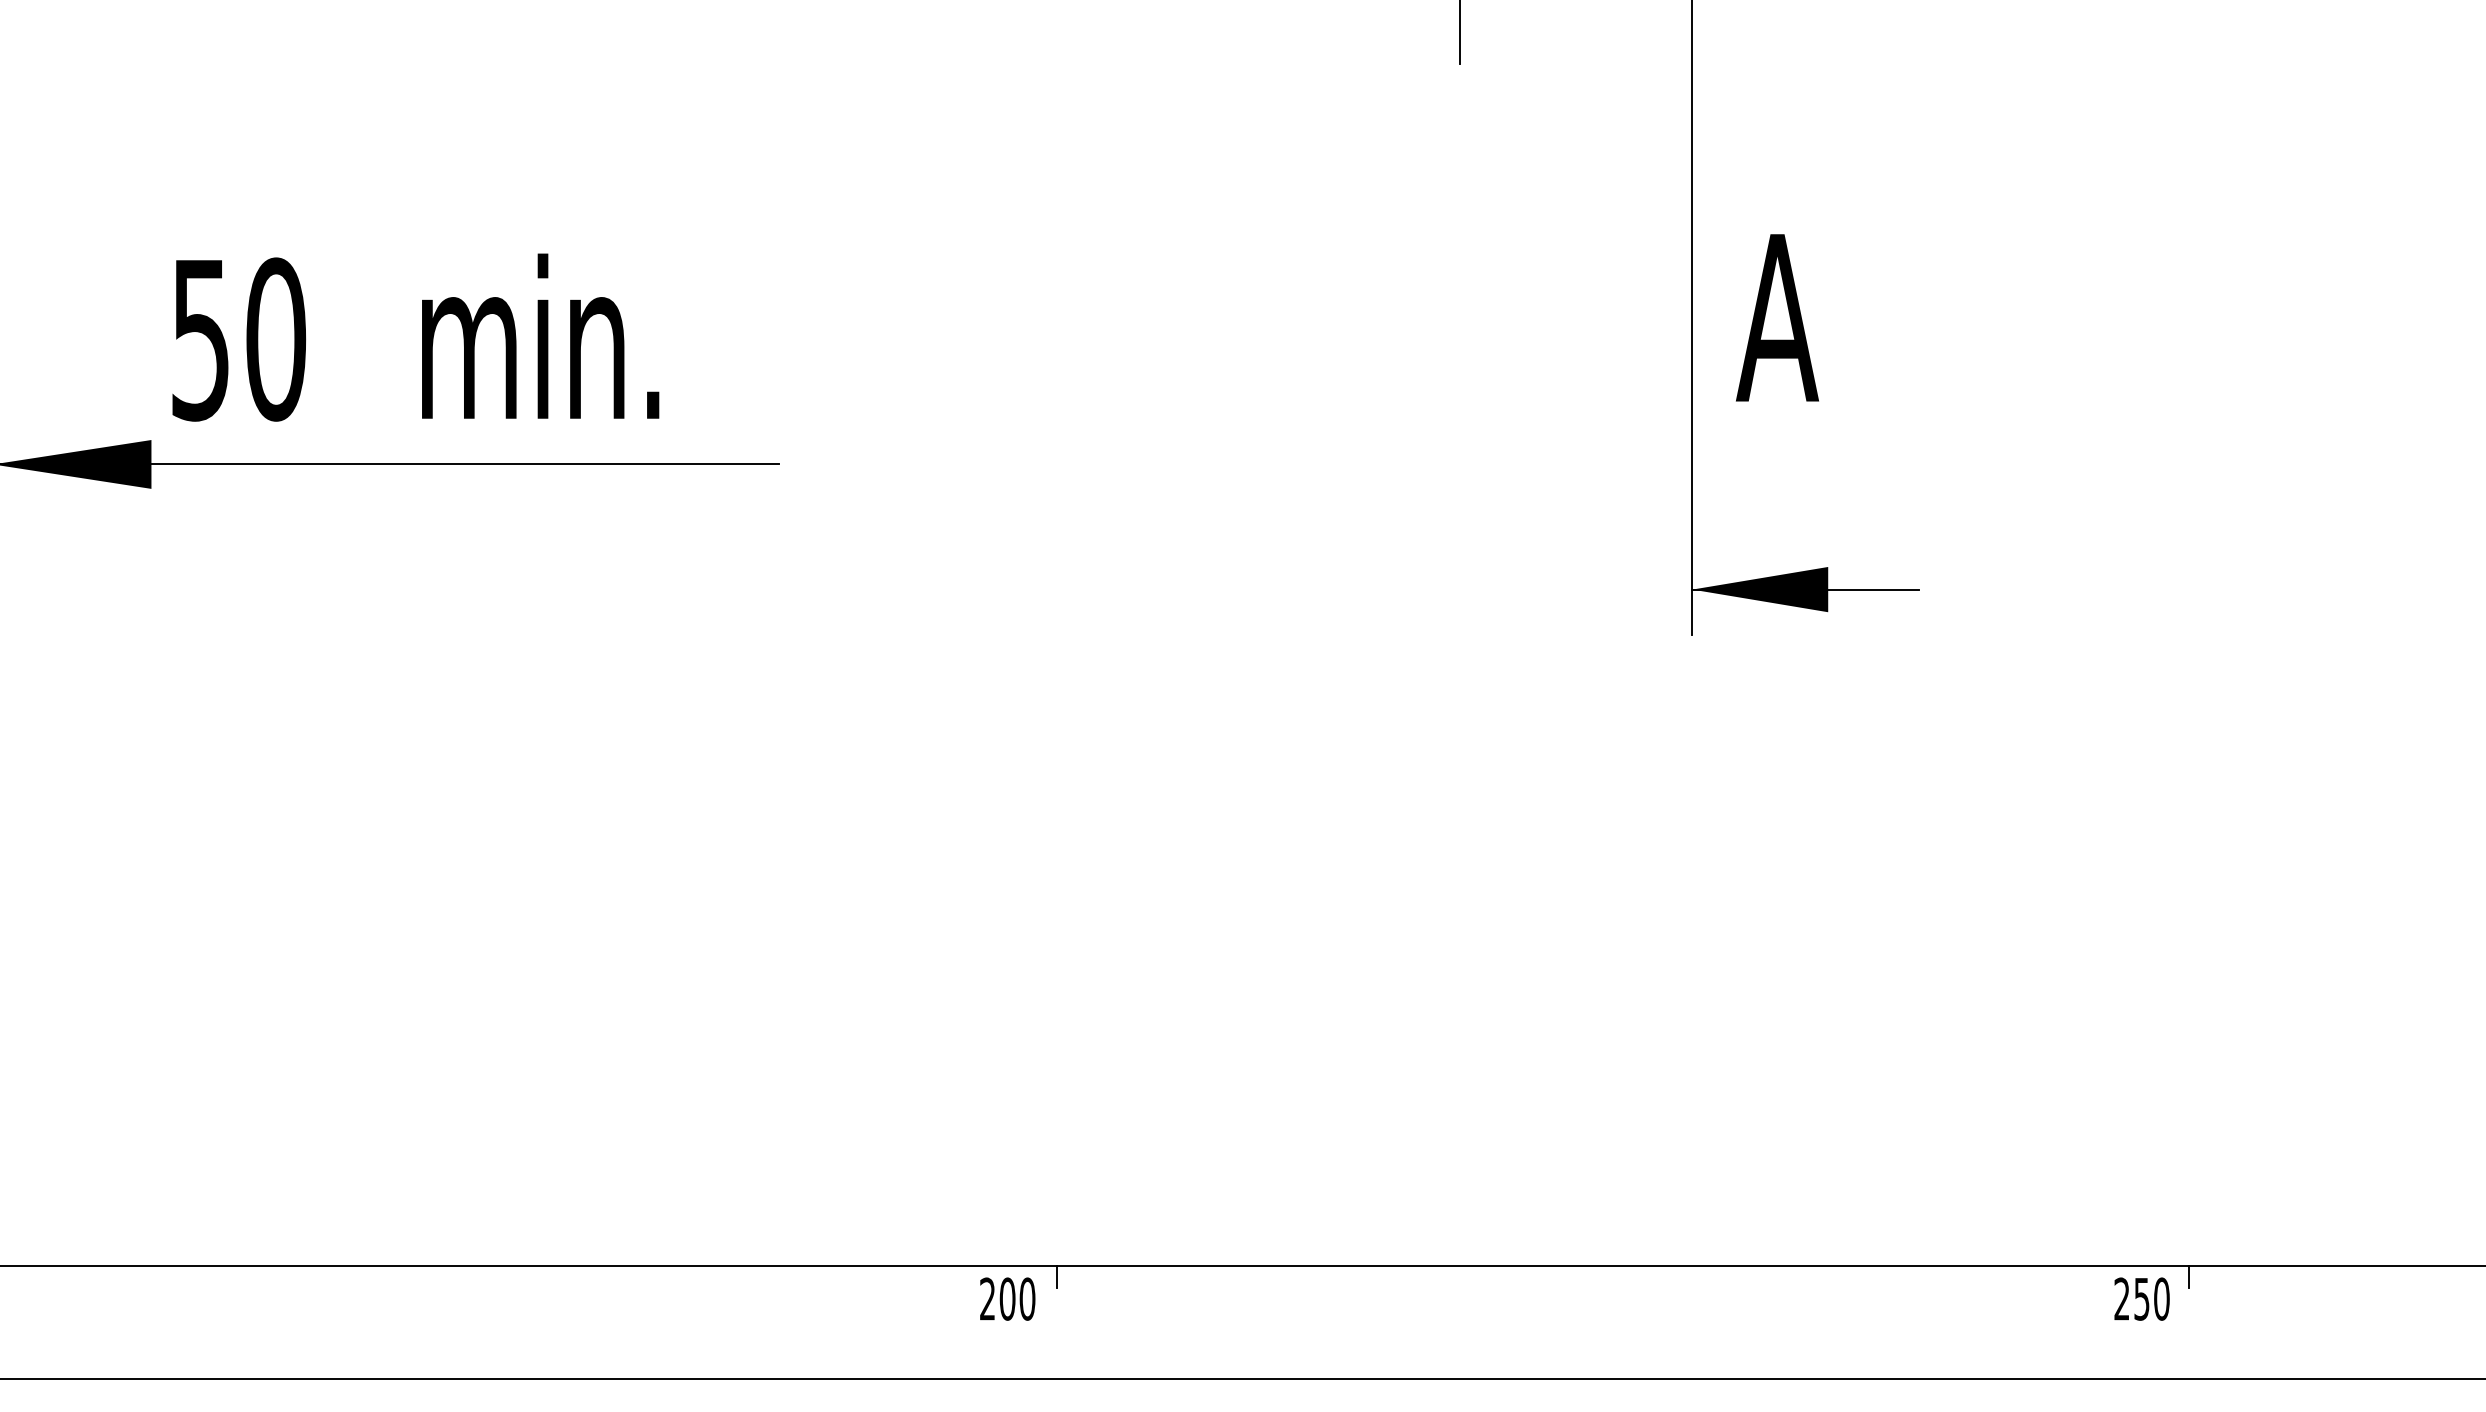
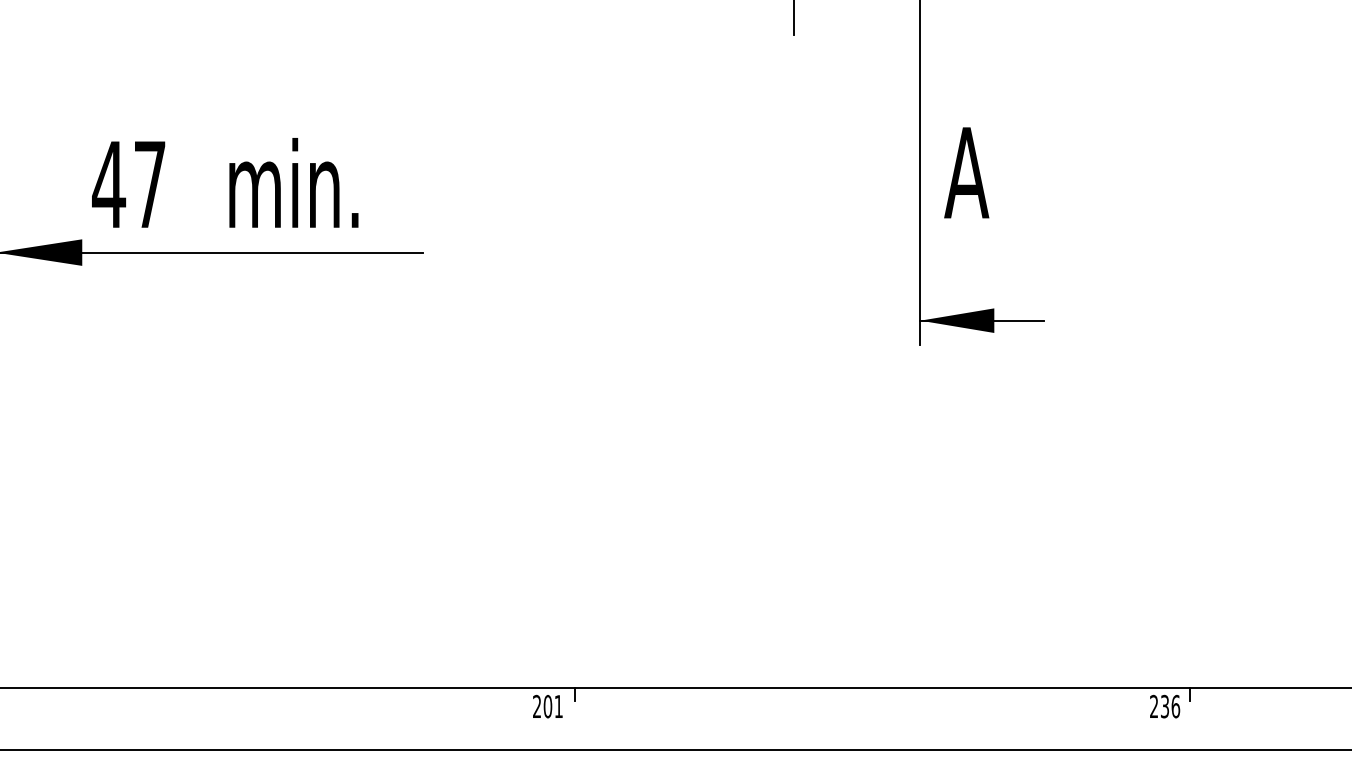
text: (238, 339) -> (129, 184), 50 -> 47
text: (2152, 1297) -> (1170, 705), 250 -> 236
text: (1026, 1298) -> (558, 706), 200 -> 201

